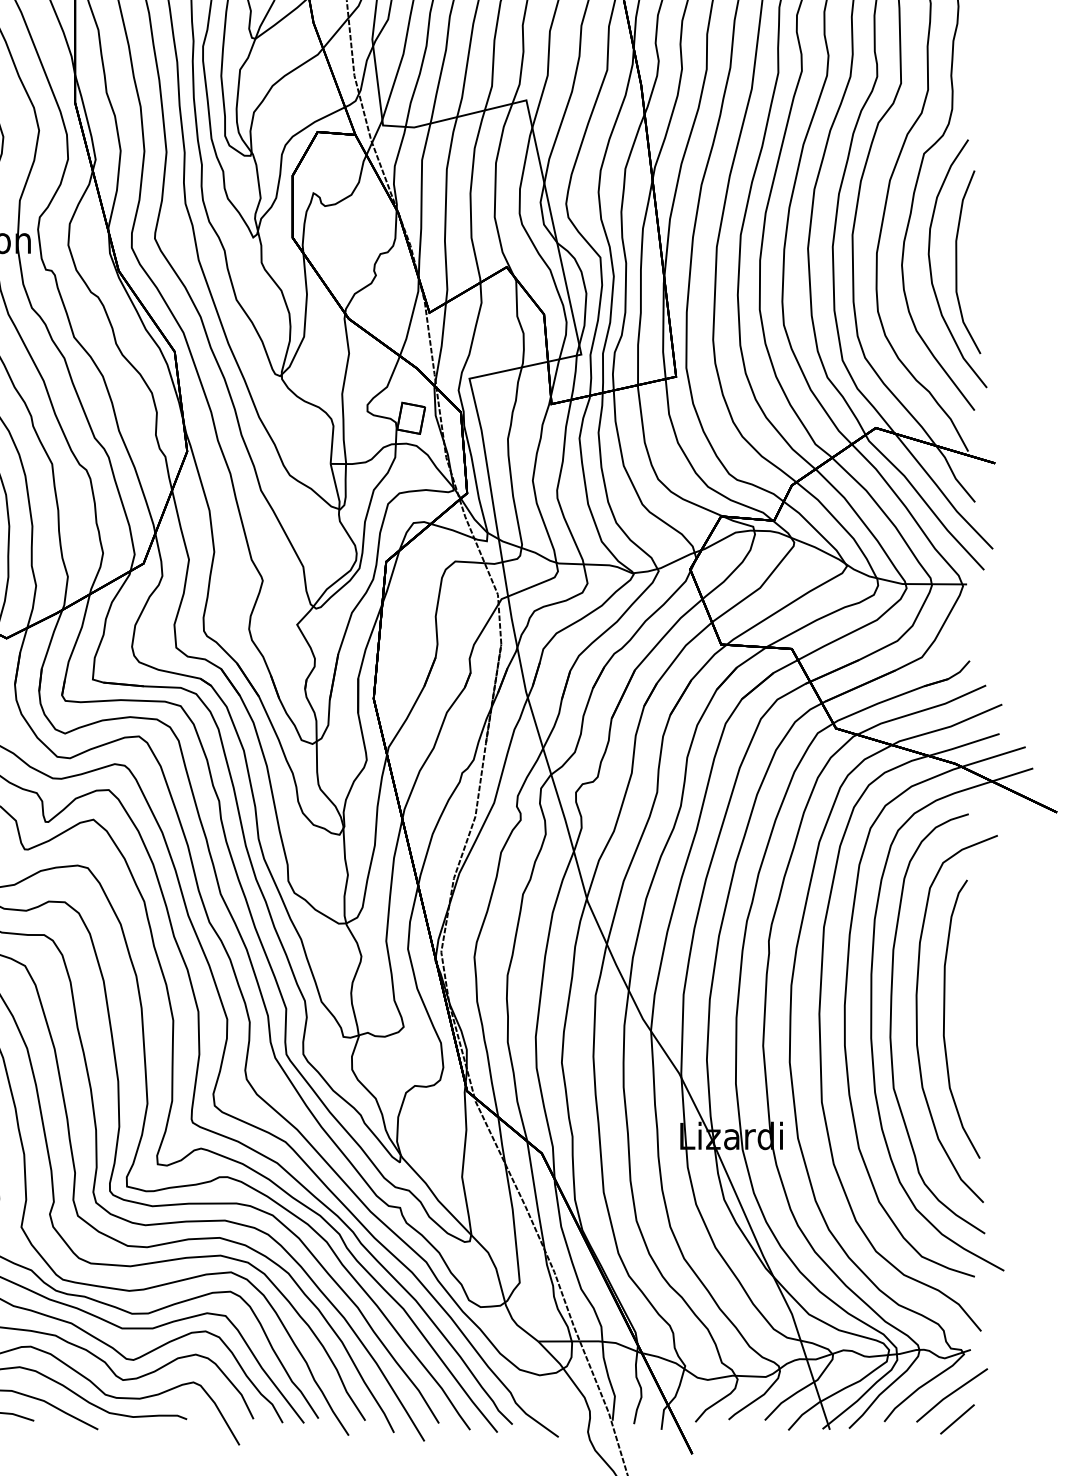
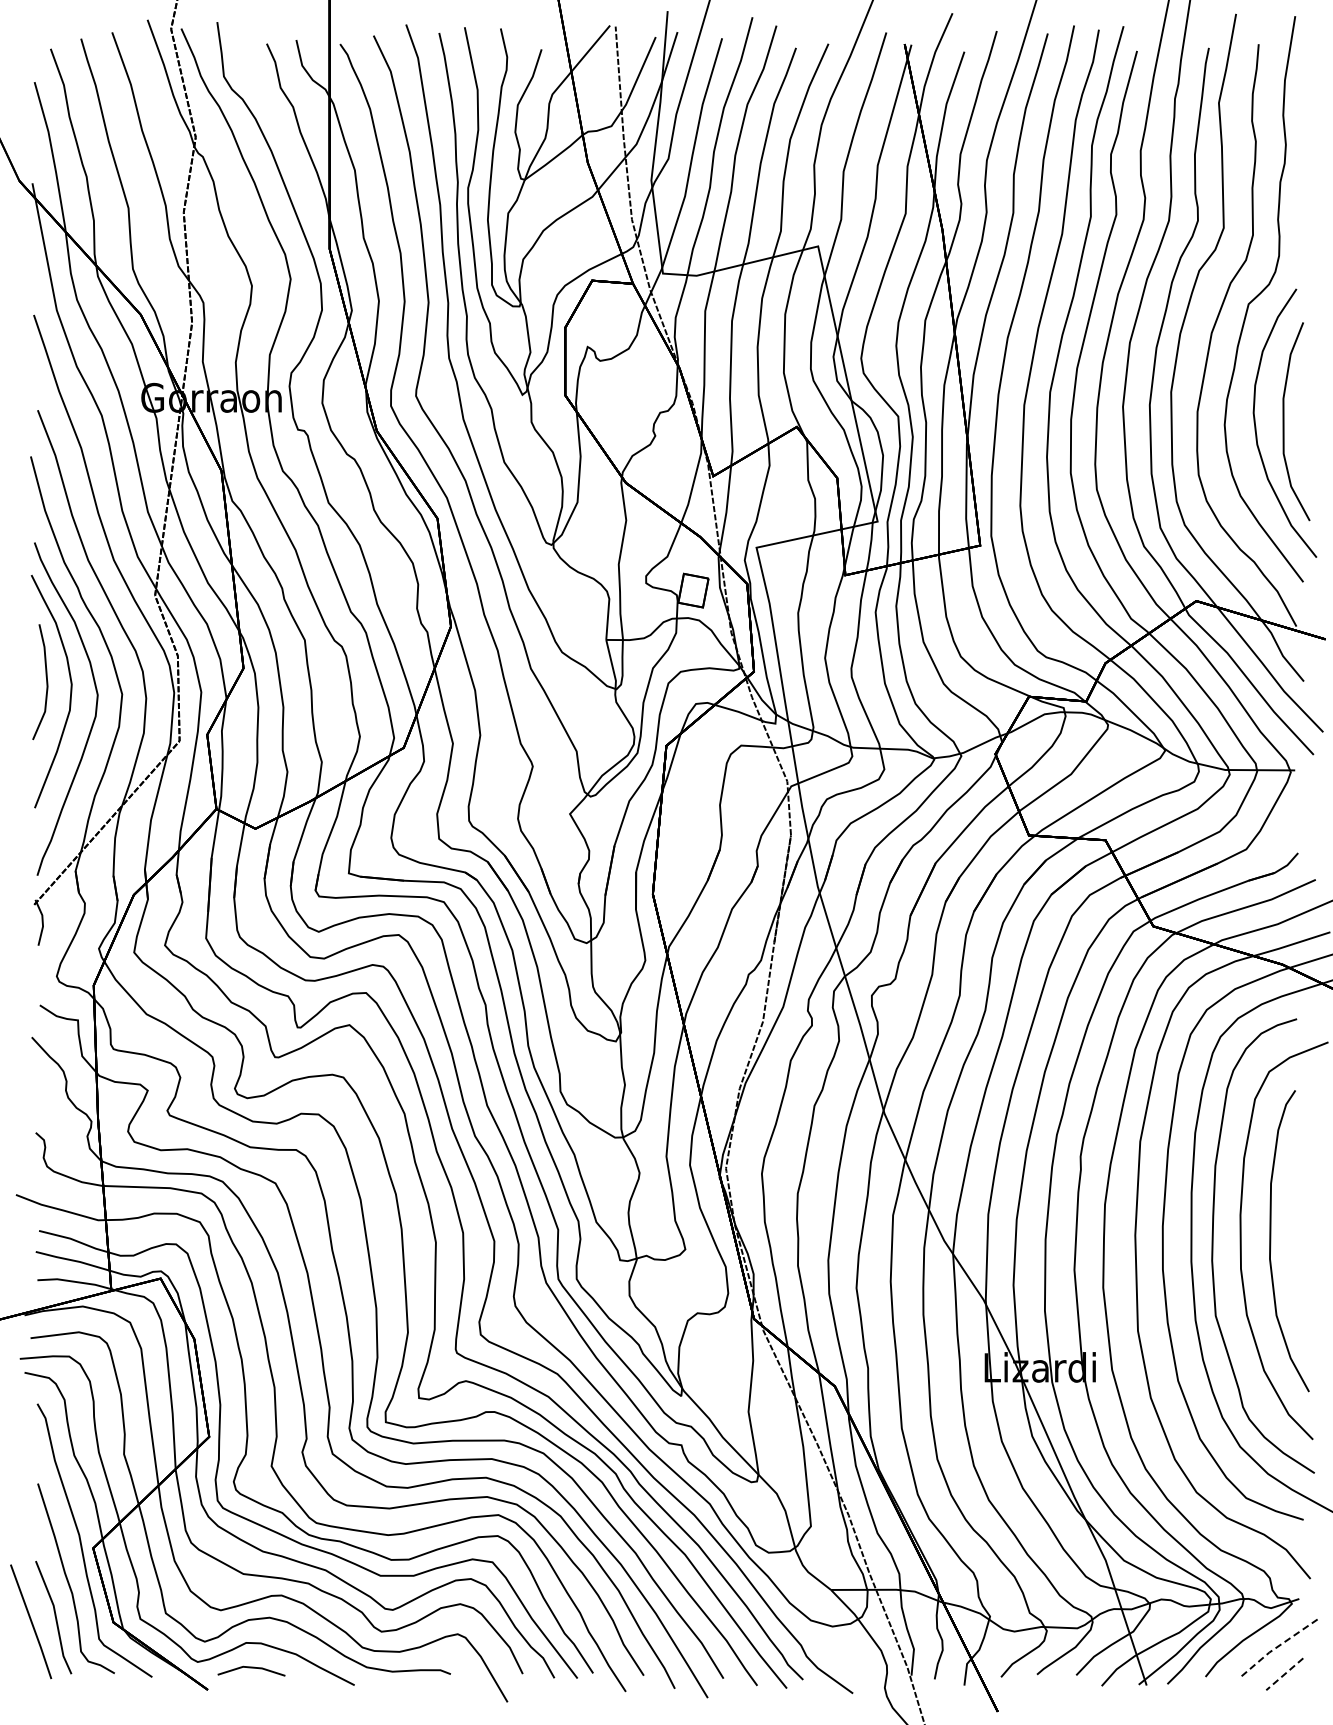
line: (950, 1393) -> (1277, 1646), solid -> dashed
line: (957, 1419) -> (1284, 1674), solid -> dashed

